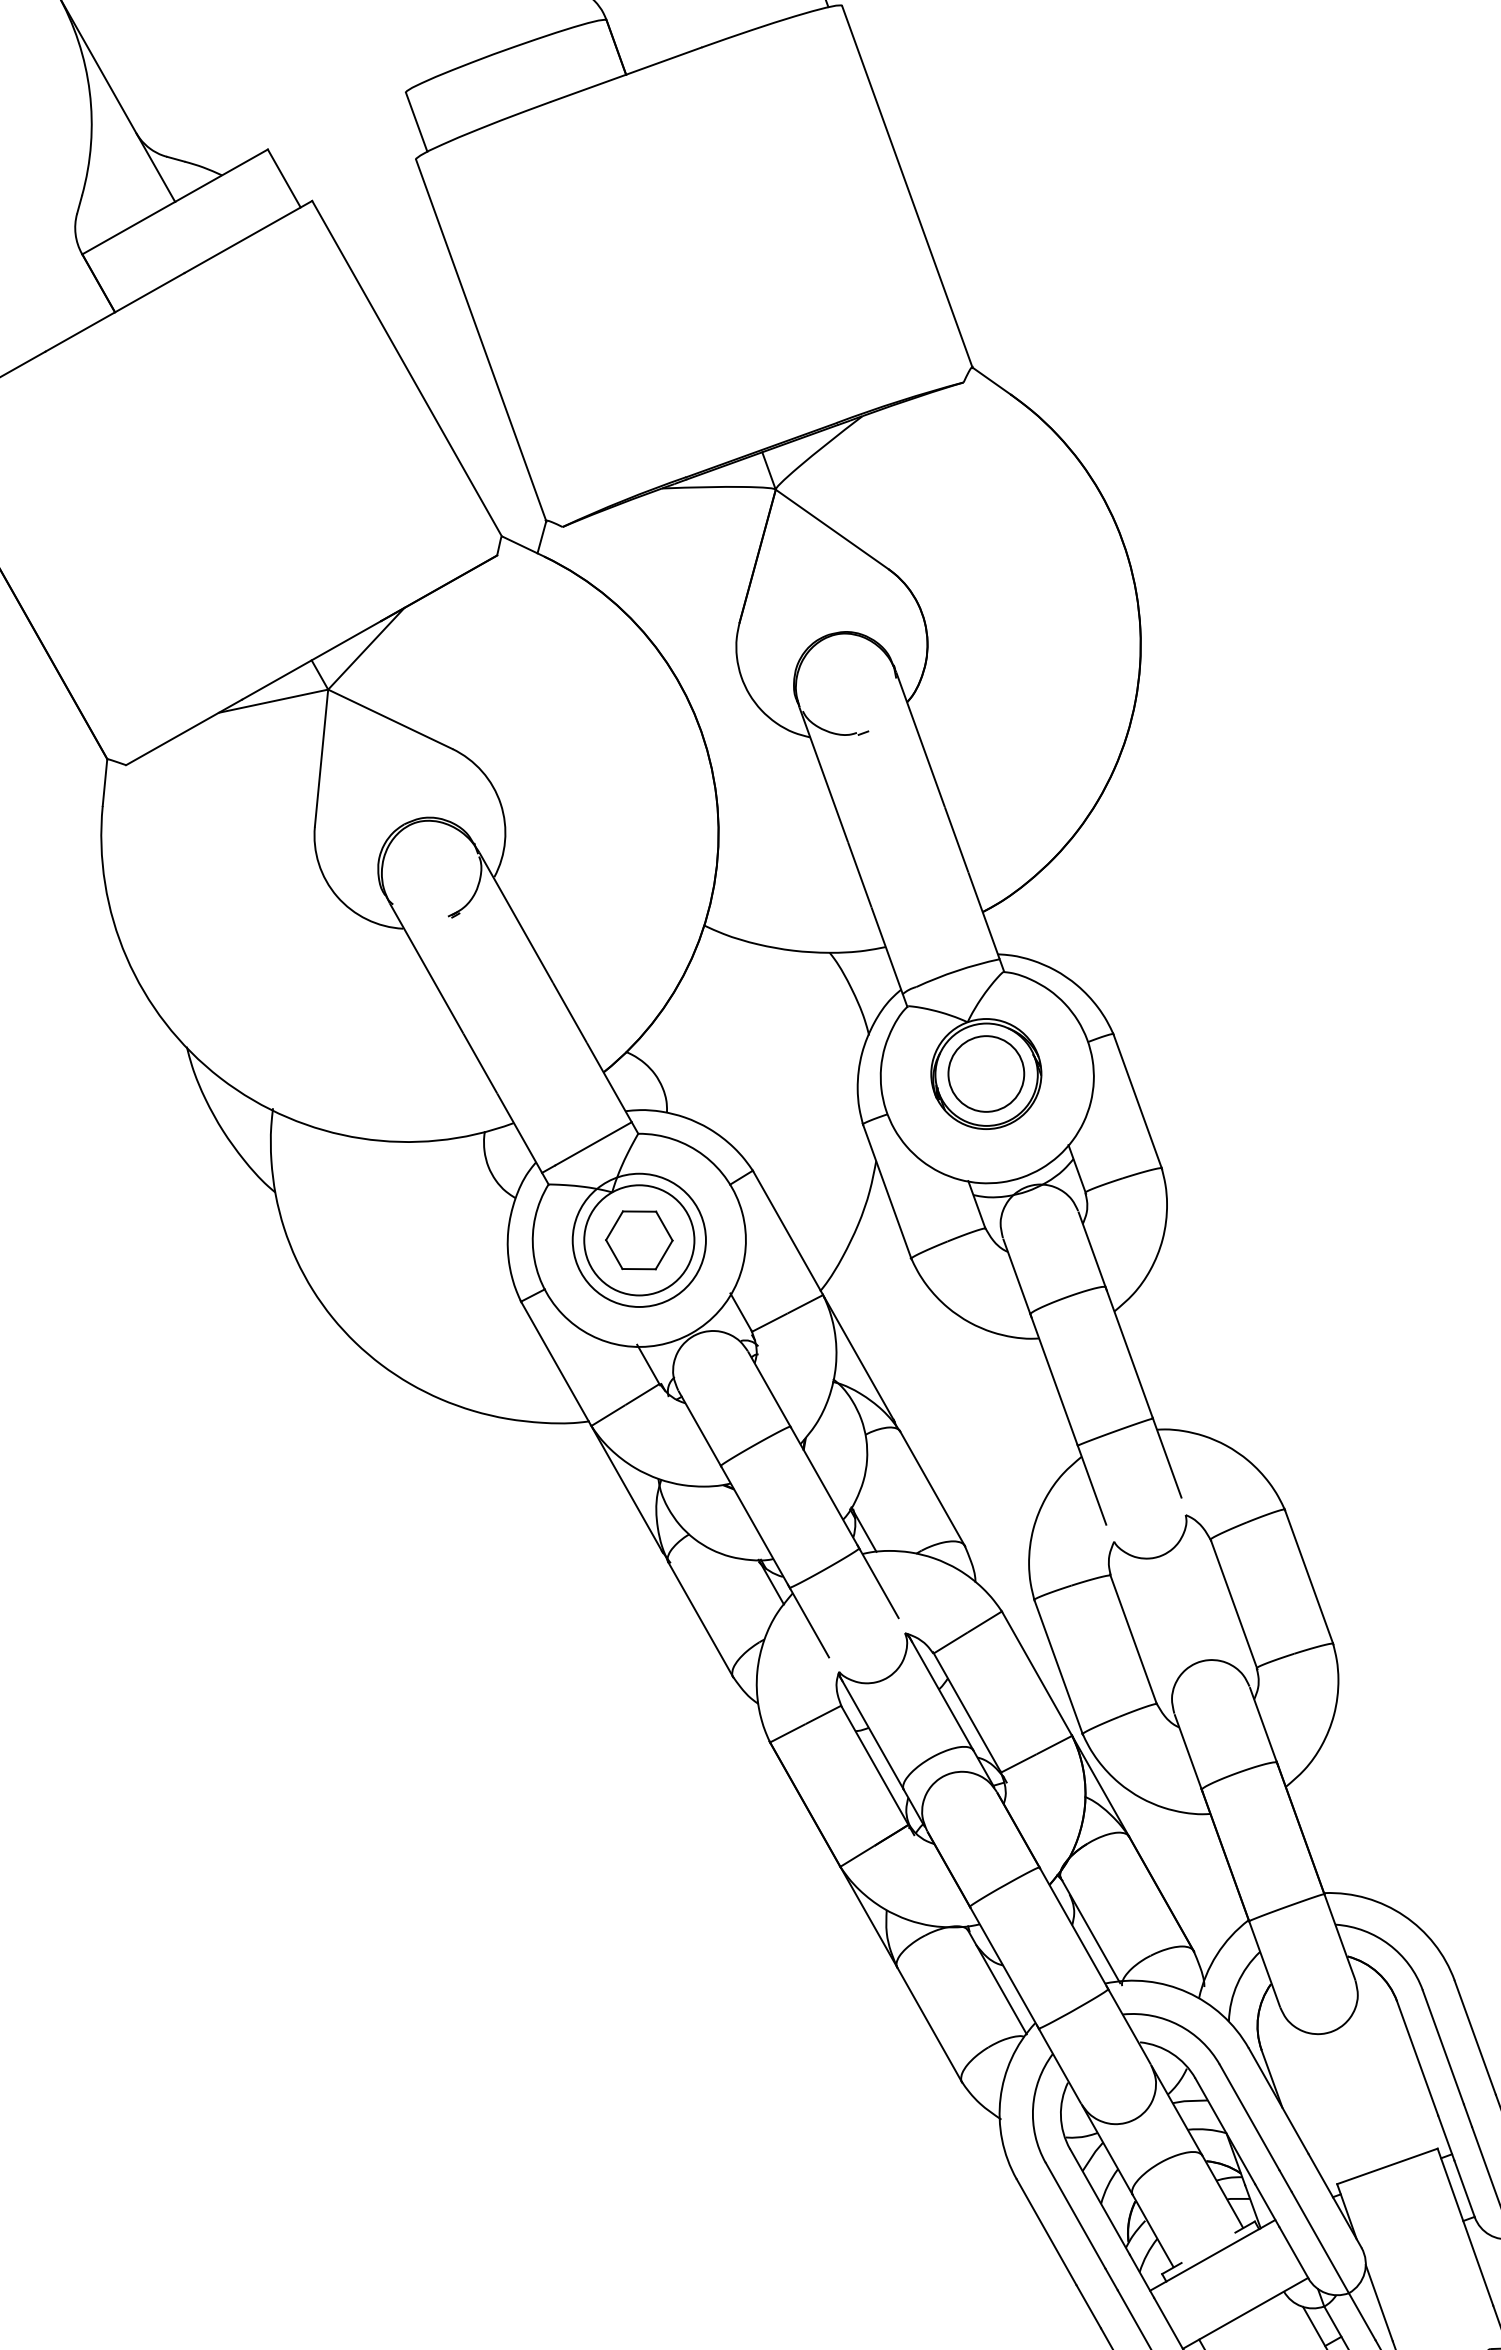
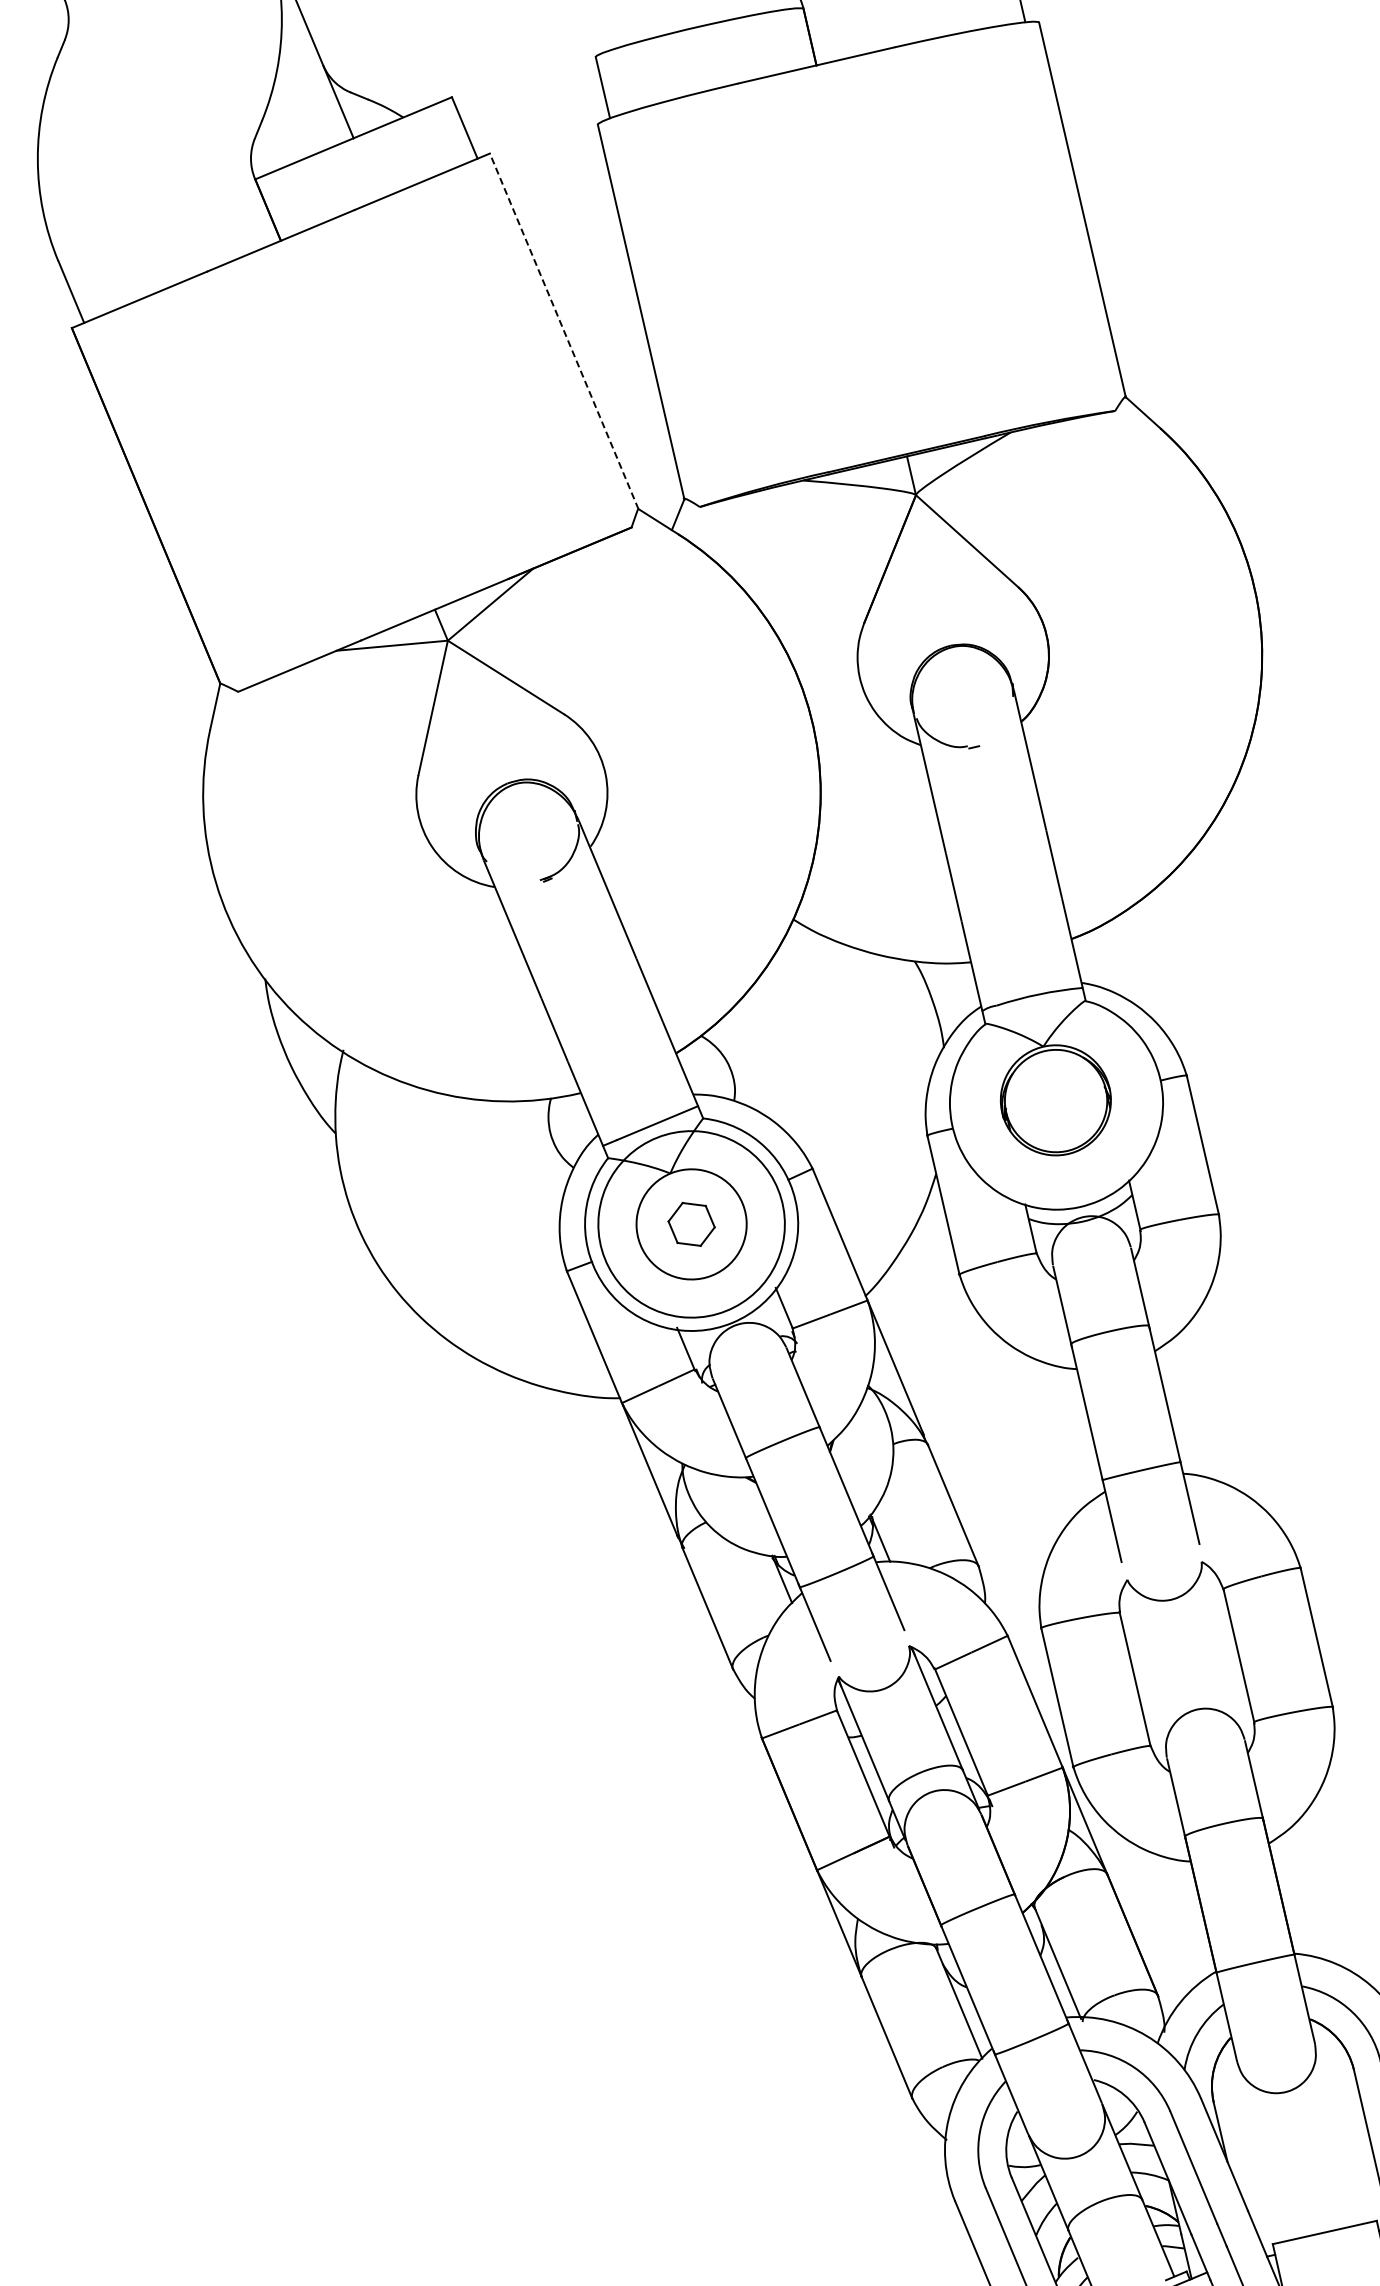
line: (407, 368) -> (564, 331), solid -> dashed
circle: (986, 1073) -> (1056, 1099), removed
circle: (638, 1239) -> (690, 1223), size x1.4
part: (639, 1240) -> (691, 1224), size x0.7

